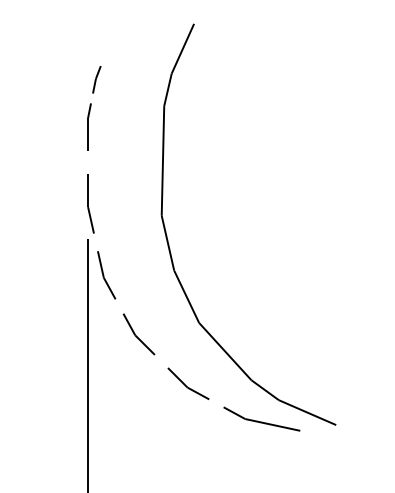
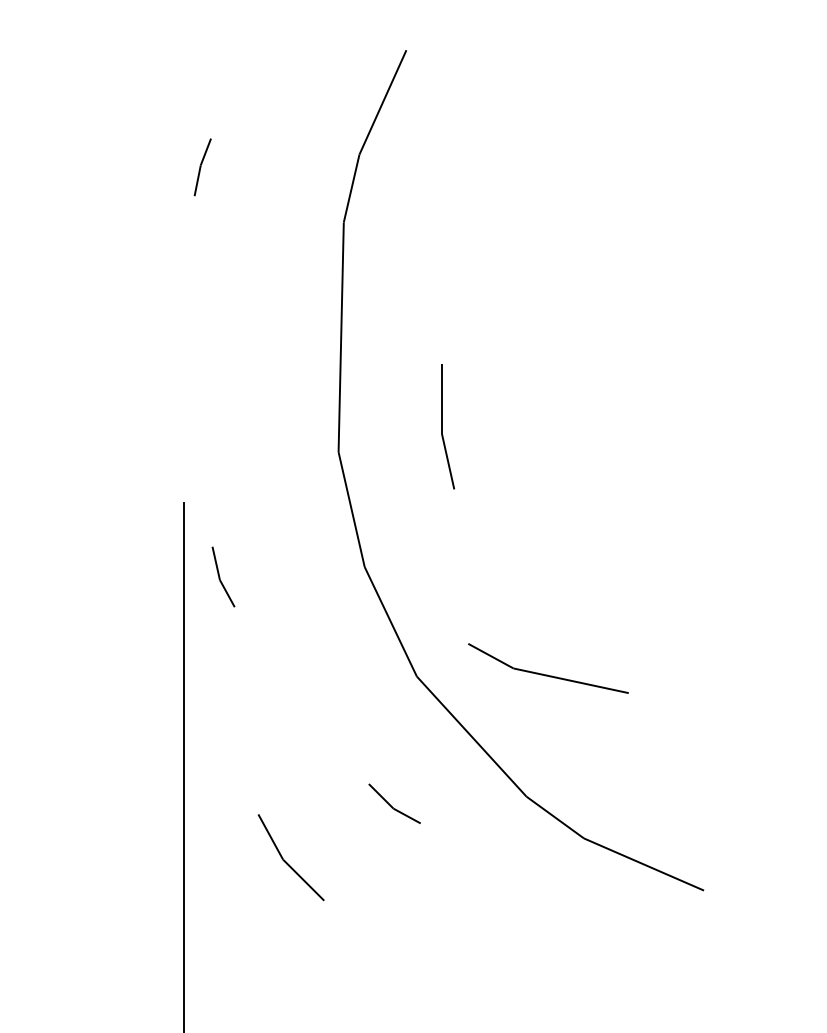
part: (89, 126) -> (187, 265), removed
part: (90, 203) -> (447, 426), moved
part: (106, 275) -> (222, 577), size x0.6
part: (138, 334) -> (289, 857), moved
part: (188, 383) -> (394, 803), size x0.6
part: (261, 418) -> (547, 667), moved

